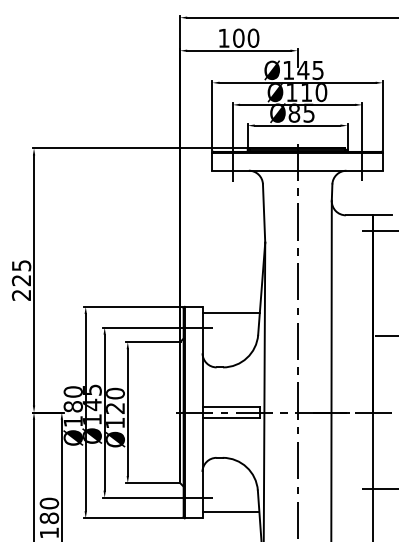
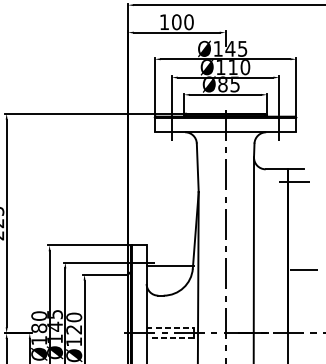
line: (230, 312) -> (169, 265), moved
line: (231, 406) -> (170, 328), solid -> dashed
line: (231, 418) -> (170, 338), solid -> dashed

